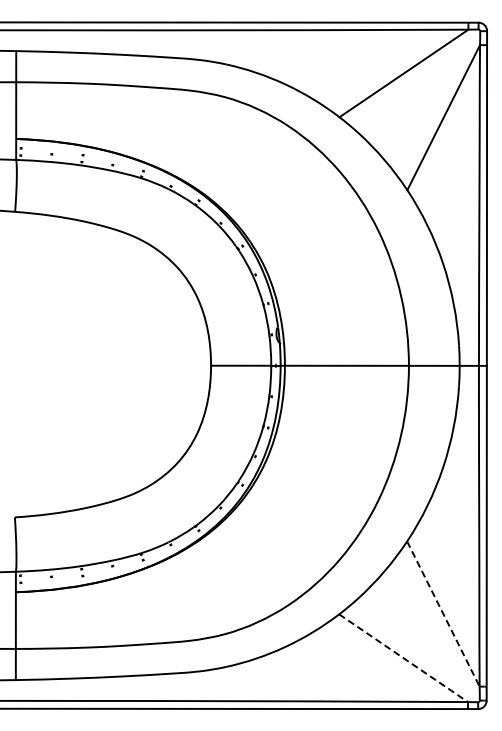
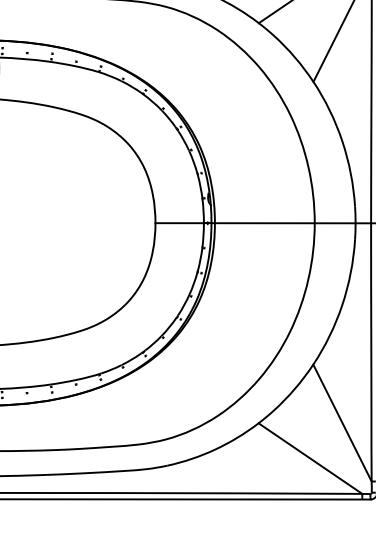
line: (443, 614) -> (342, 423), dashed -> solid
line: (403, 658) -> (310, 458), dashed -> solid

